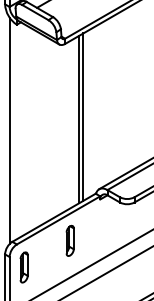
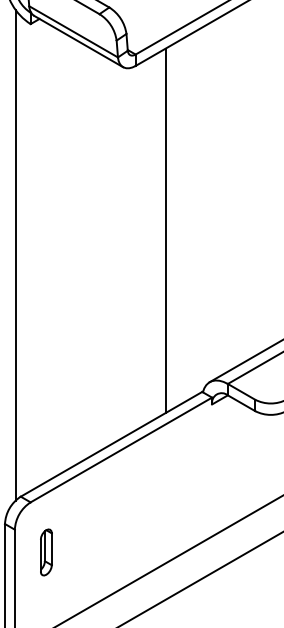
line: (83, 116) -> (175, 223), removed
part: (69, 240) -> (145, 493), removed
part: (23, 267) -> (45, 552), size x0.7

